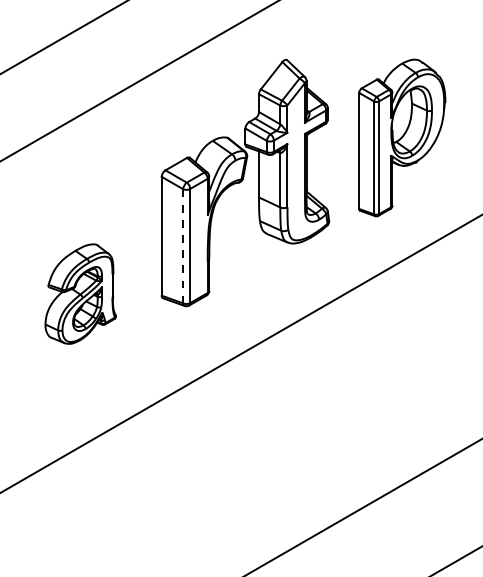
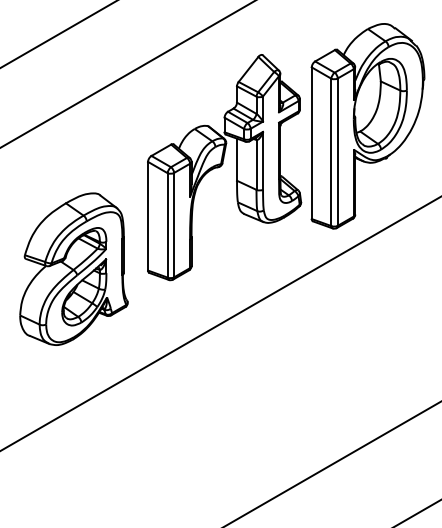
part: (401, 138) -> (367, 126), size x1.43
line: (182, 245) -> (167, 224), dashed -> solid
part: (80, 293) -> (73, 268), size x1.67

